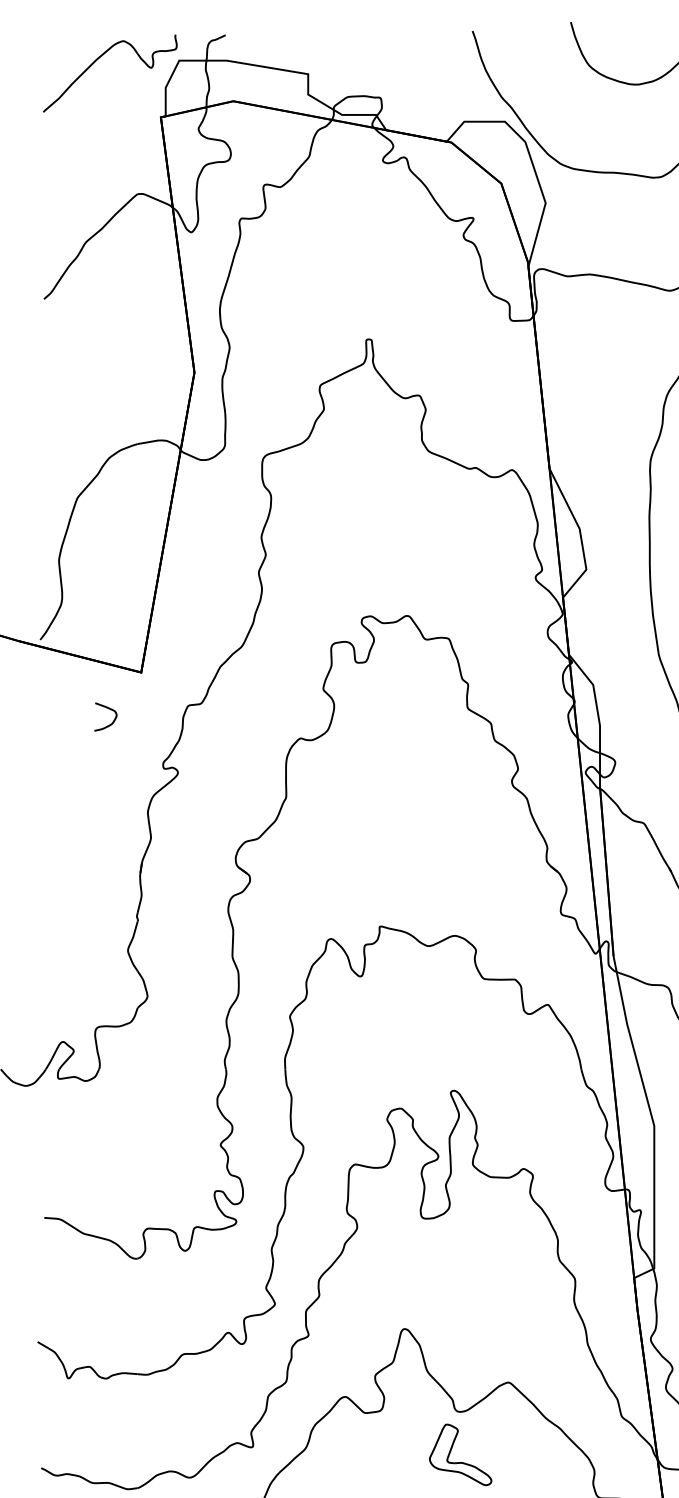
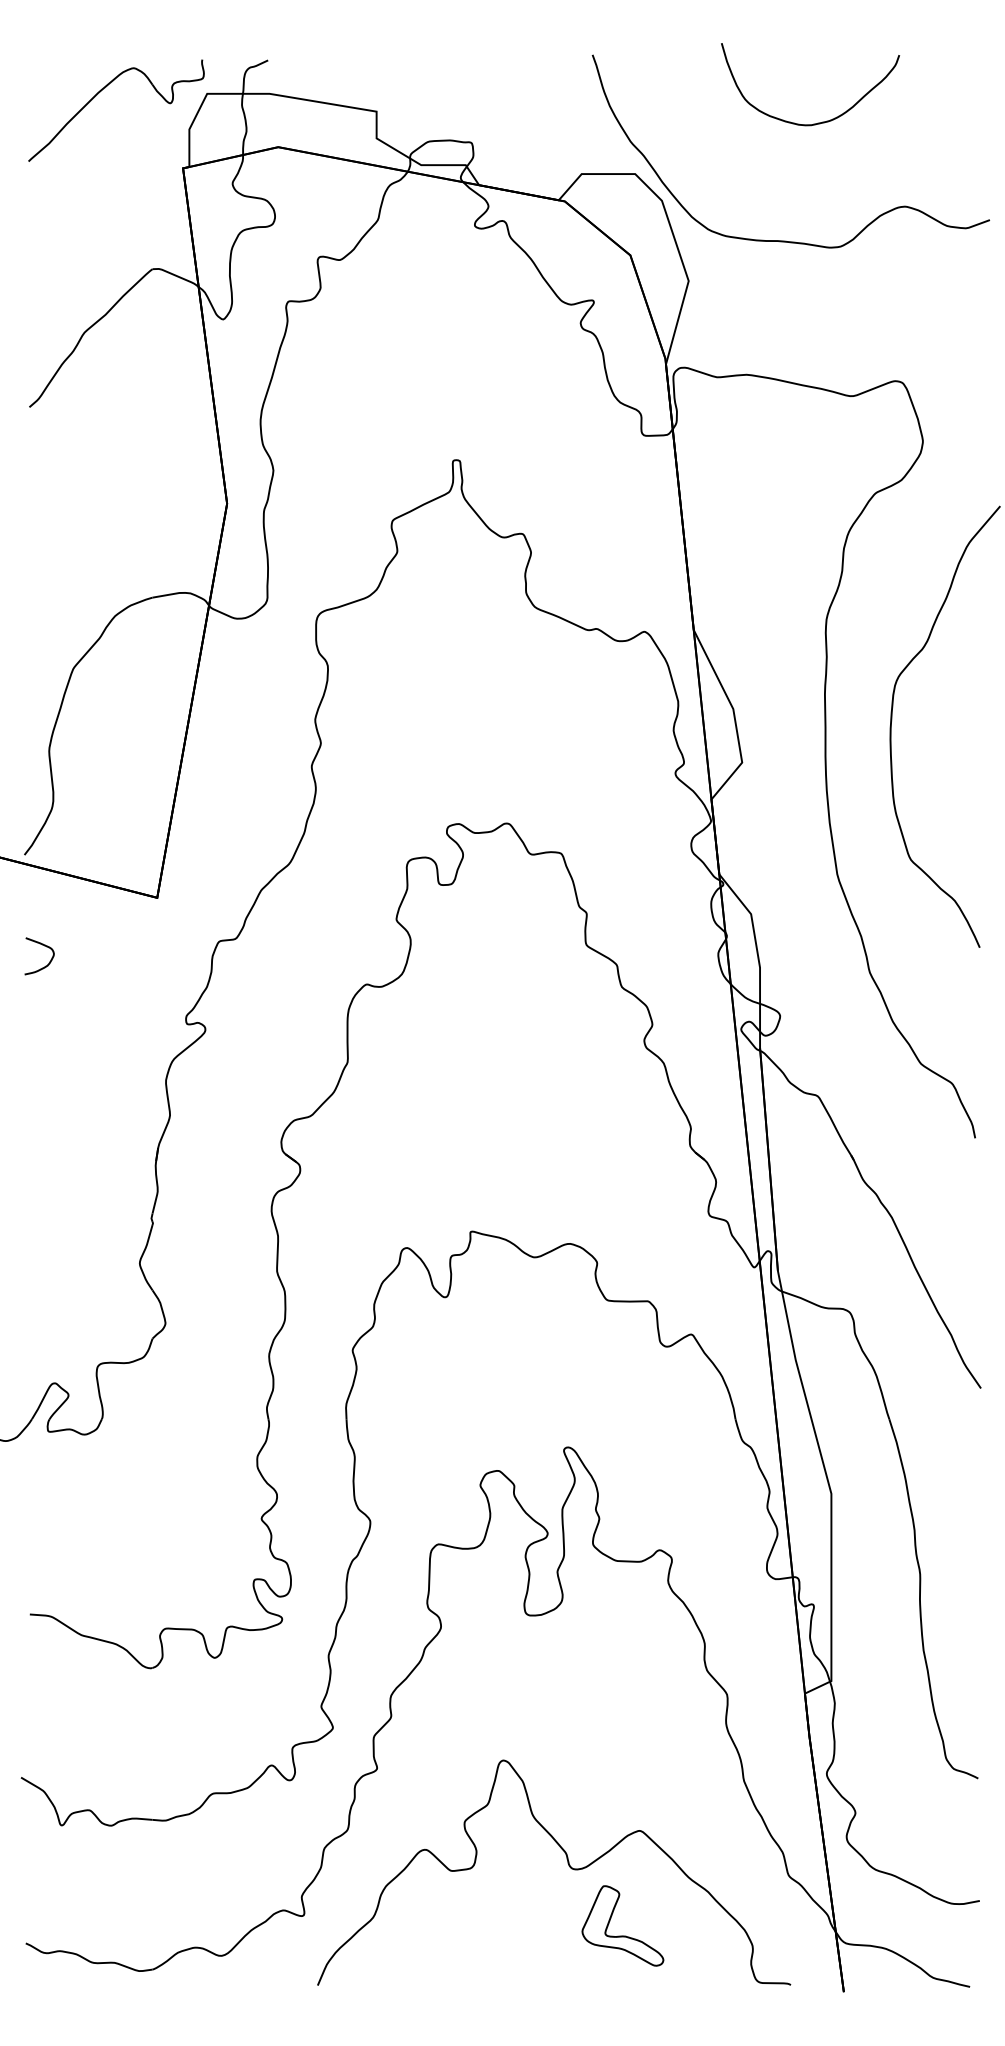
curve: (110, 724) -> (45, 965), moved
part: (460, 1462) -> (622, 1935), moved

